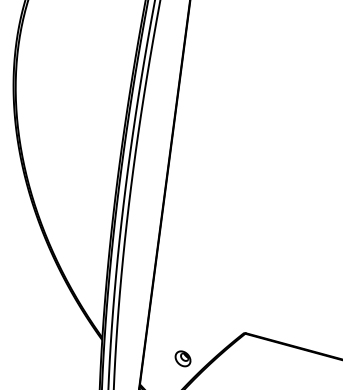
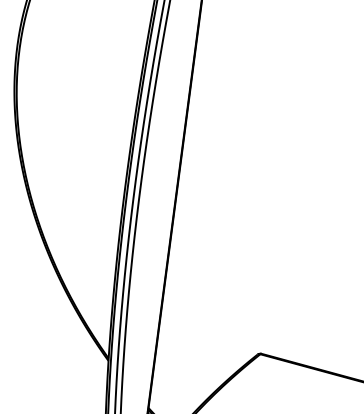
part: (182, 358) -> (193, 380), removed

